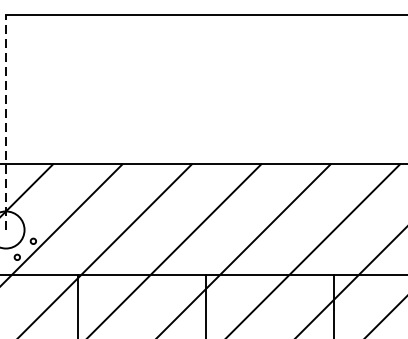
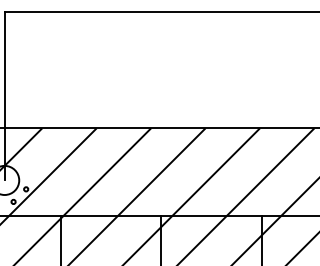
line: (5, 121) -> (4, 95), dashed -> solid

